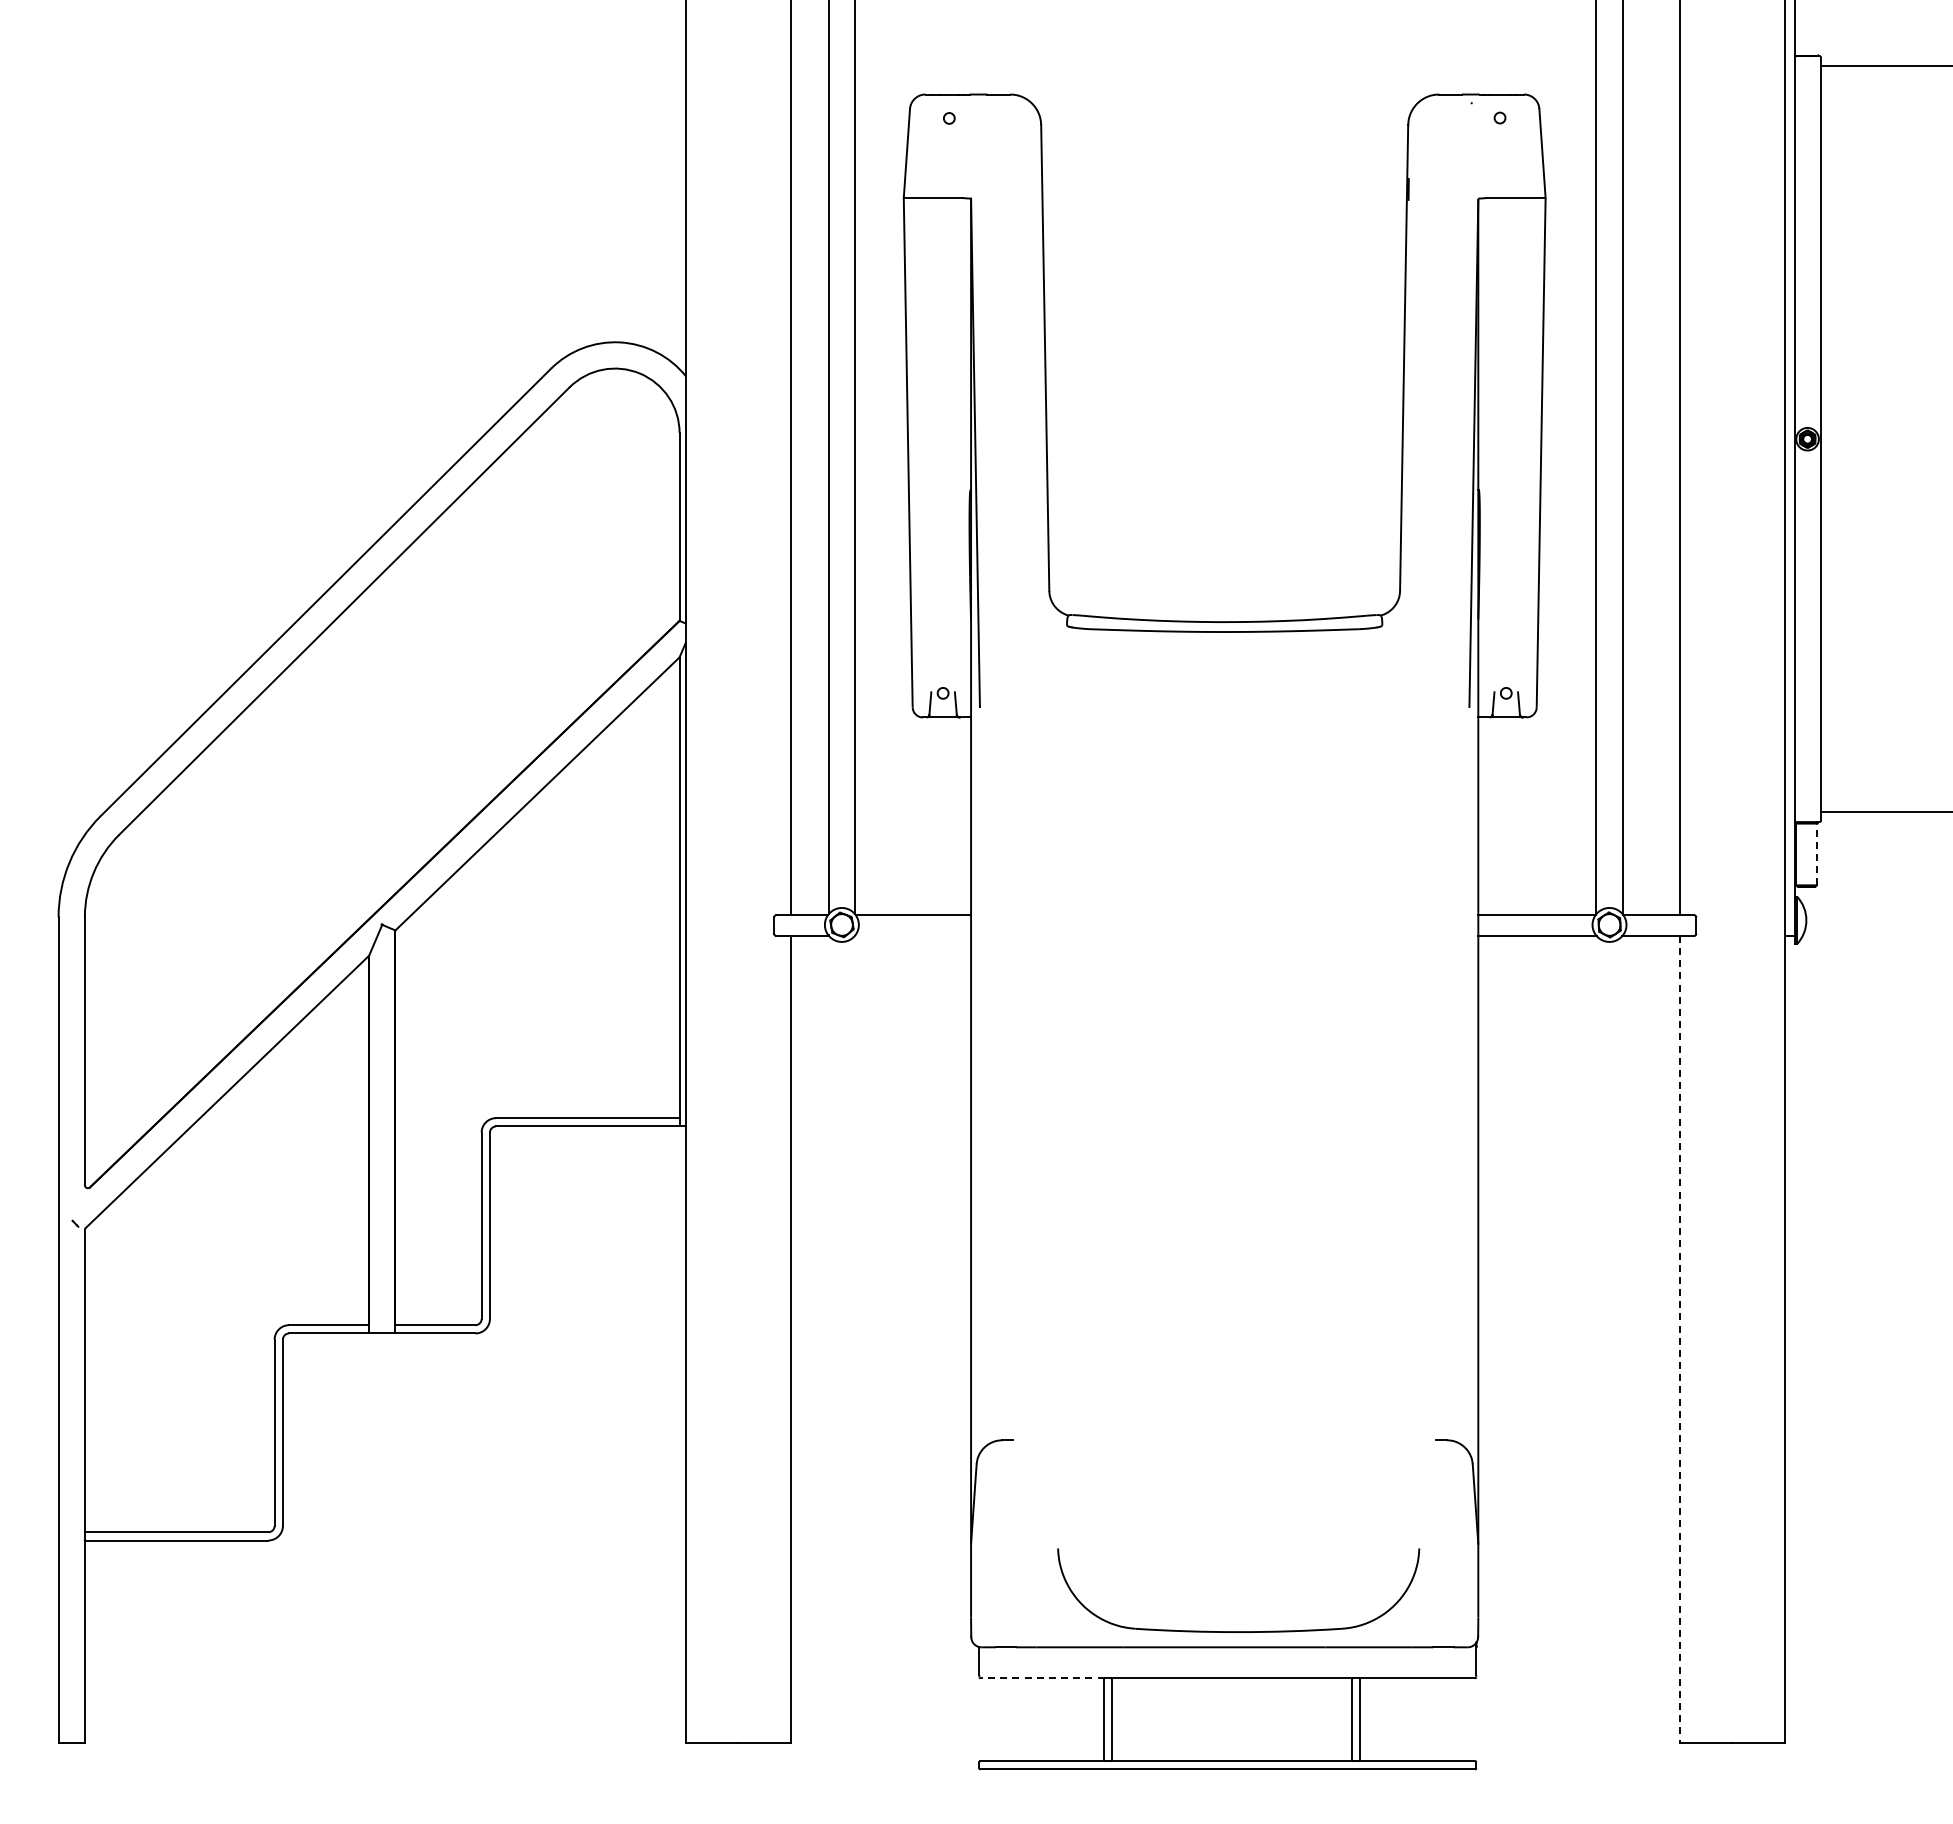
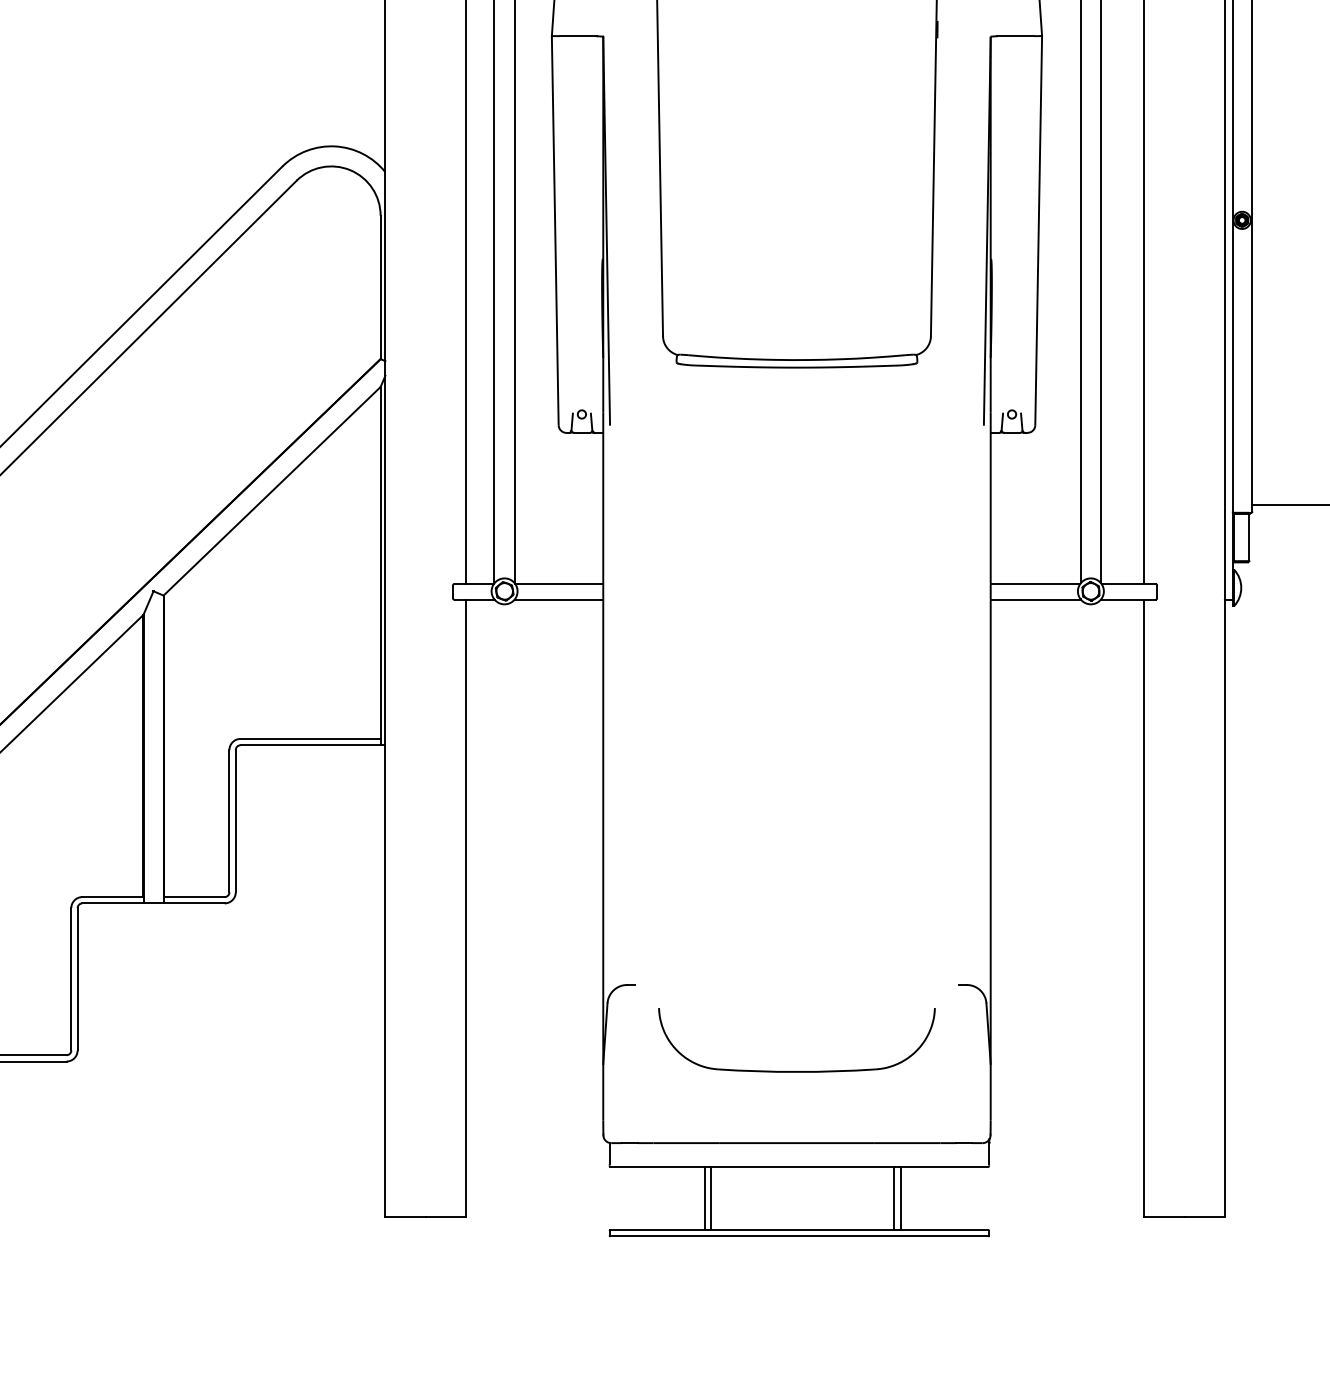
line: (1817, 854) -> (1249, 537), dashed -> solid
line: (912, 935) -> (558, 599), added
line: (1679, 1339) -> (1144, 908), dashed -> solid
part: (1238, 1631) -> (796, 1071), moved
line: (1042, 1678) -> (657, 1166), dashed -> solid

